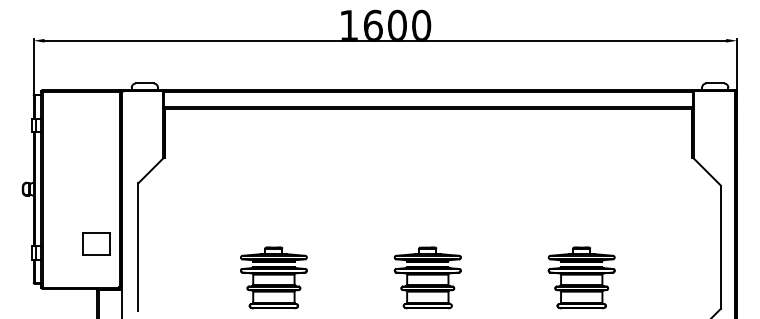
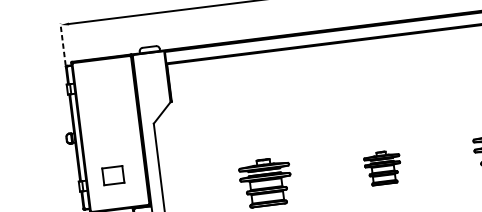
line: (33, 66) -> (63, 44), solid -> dashed
part: (96, 243) -> (113, 175), moved
part: (427, 277) -> (382, 167), size x0.7

